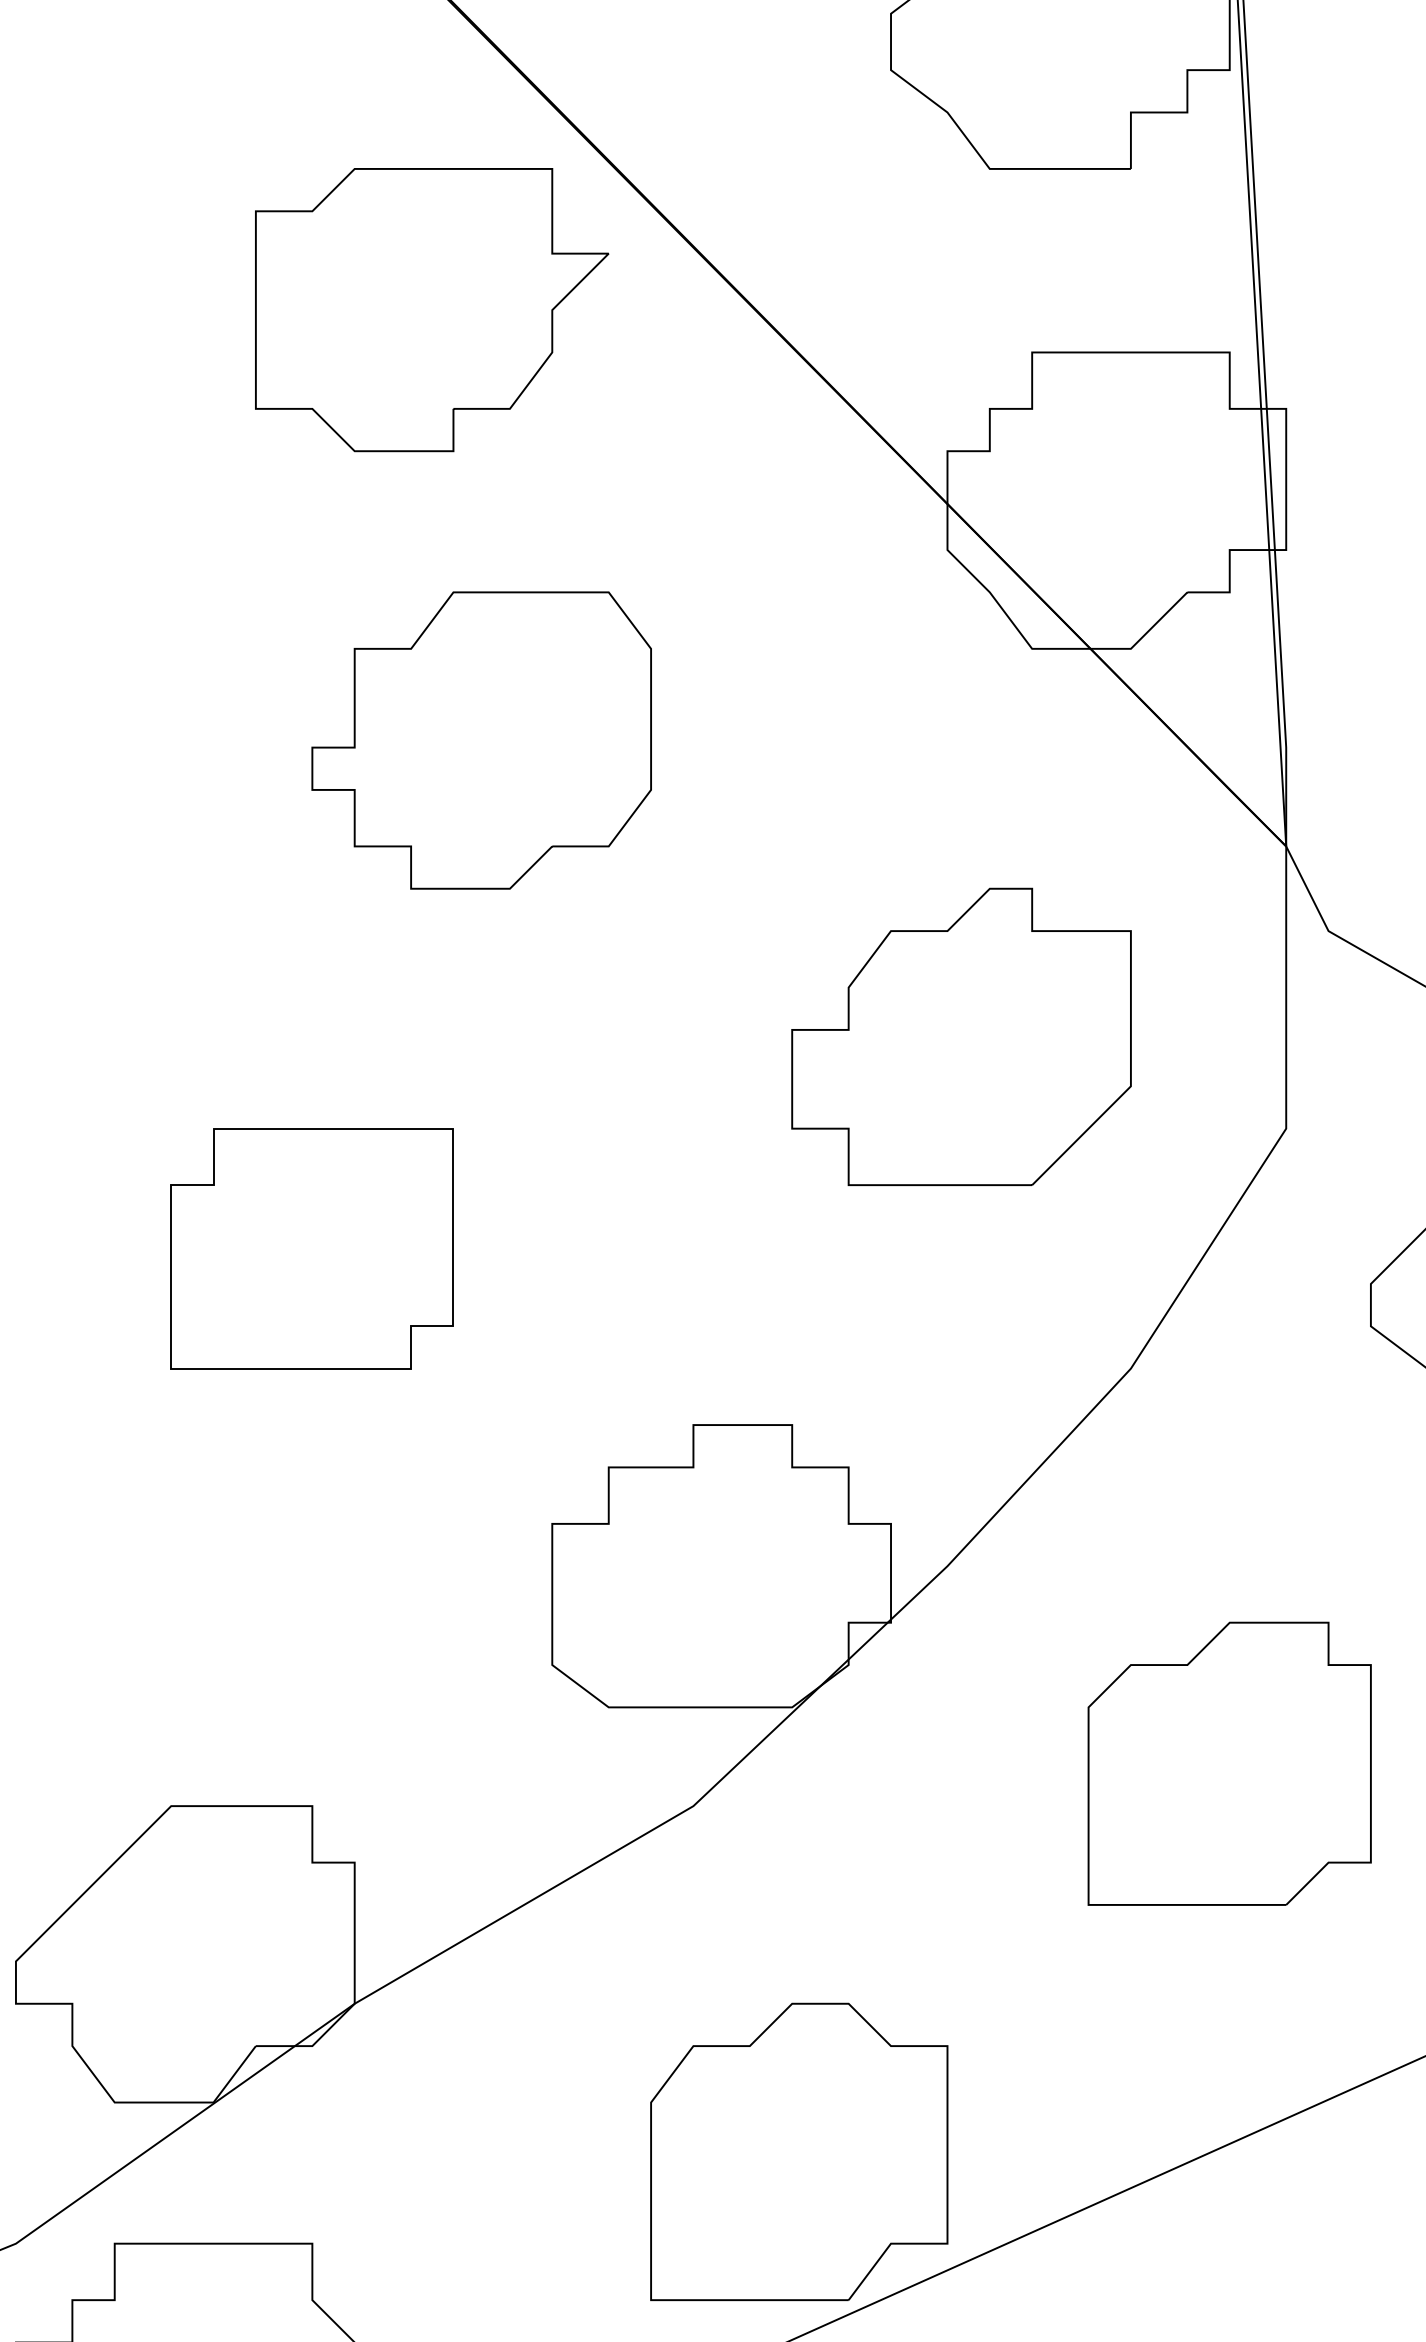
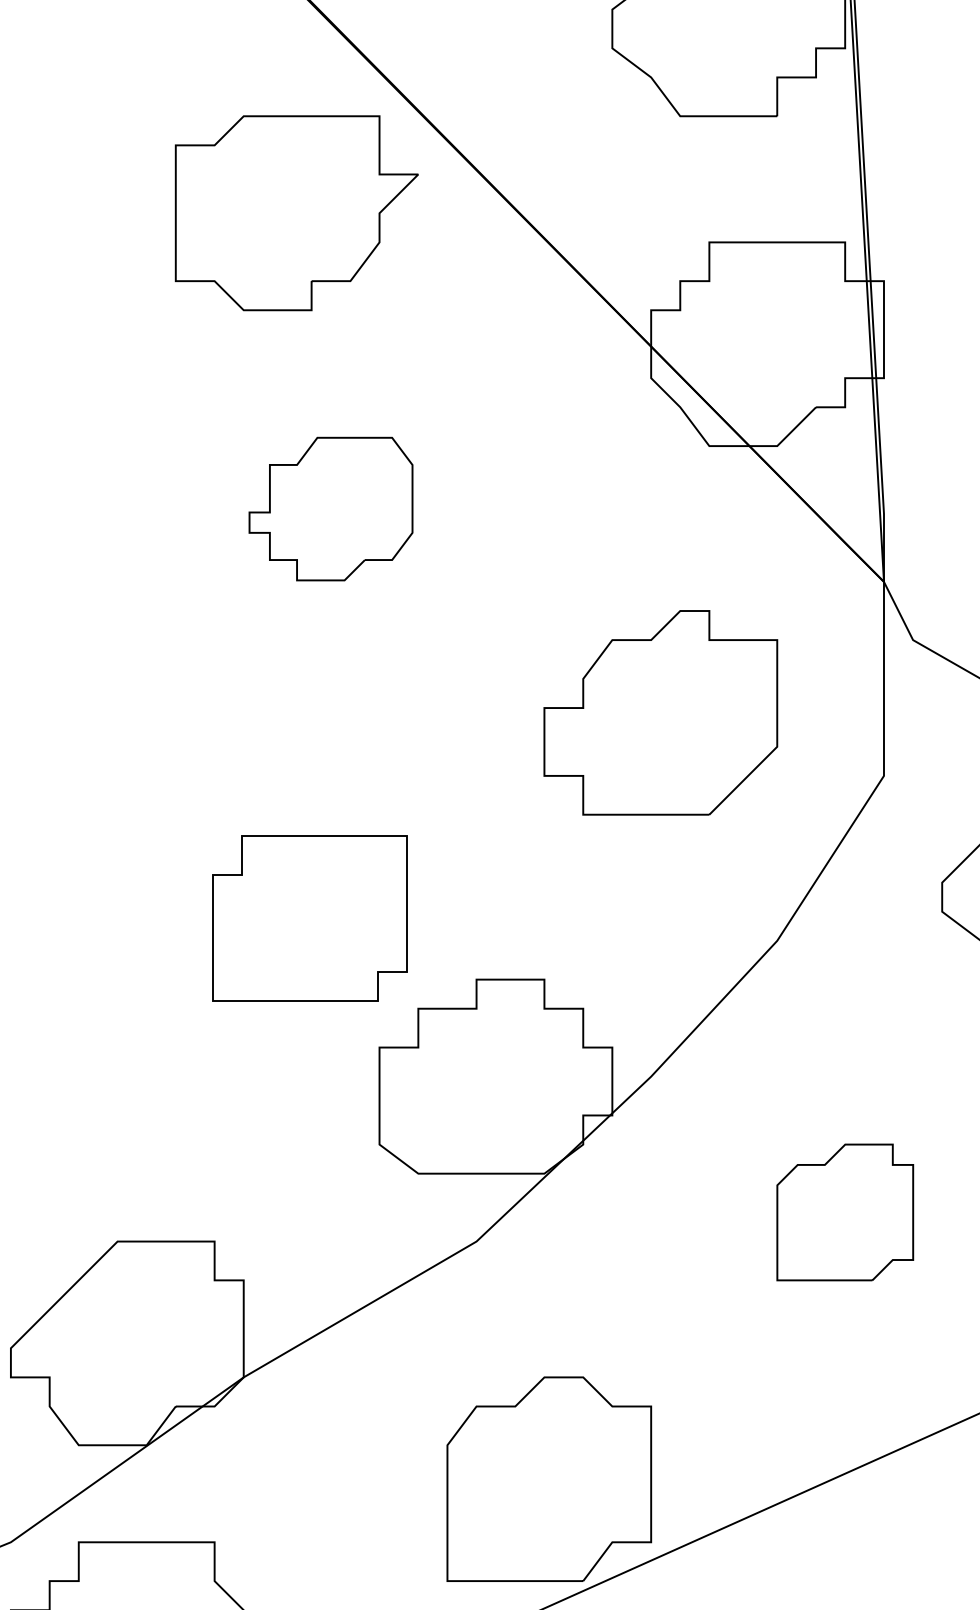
part: (480, 739) -> (330, 508), size x0.7
part: (312, 1248) -> (309, 918), moved
part: (1230, 1763) -> (845, 1212), size x0.7

